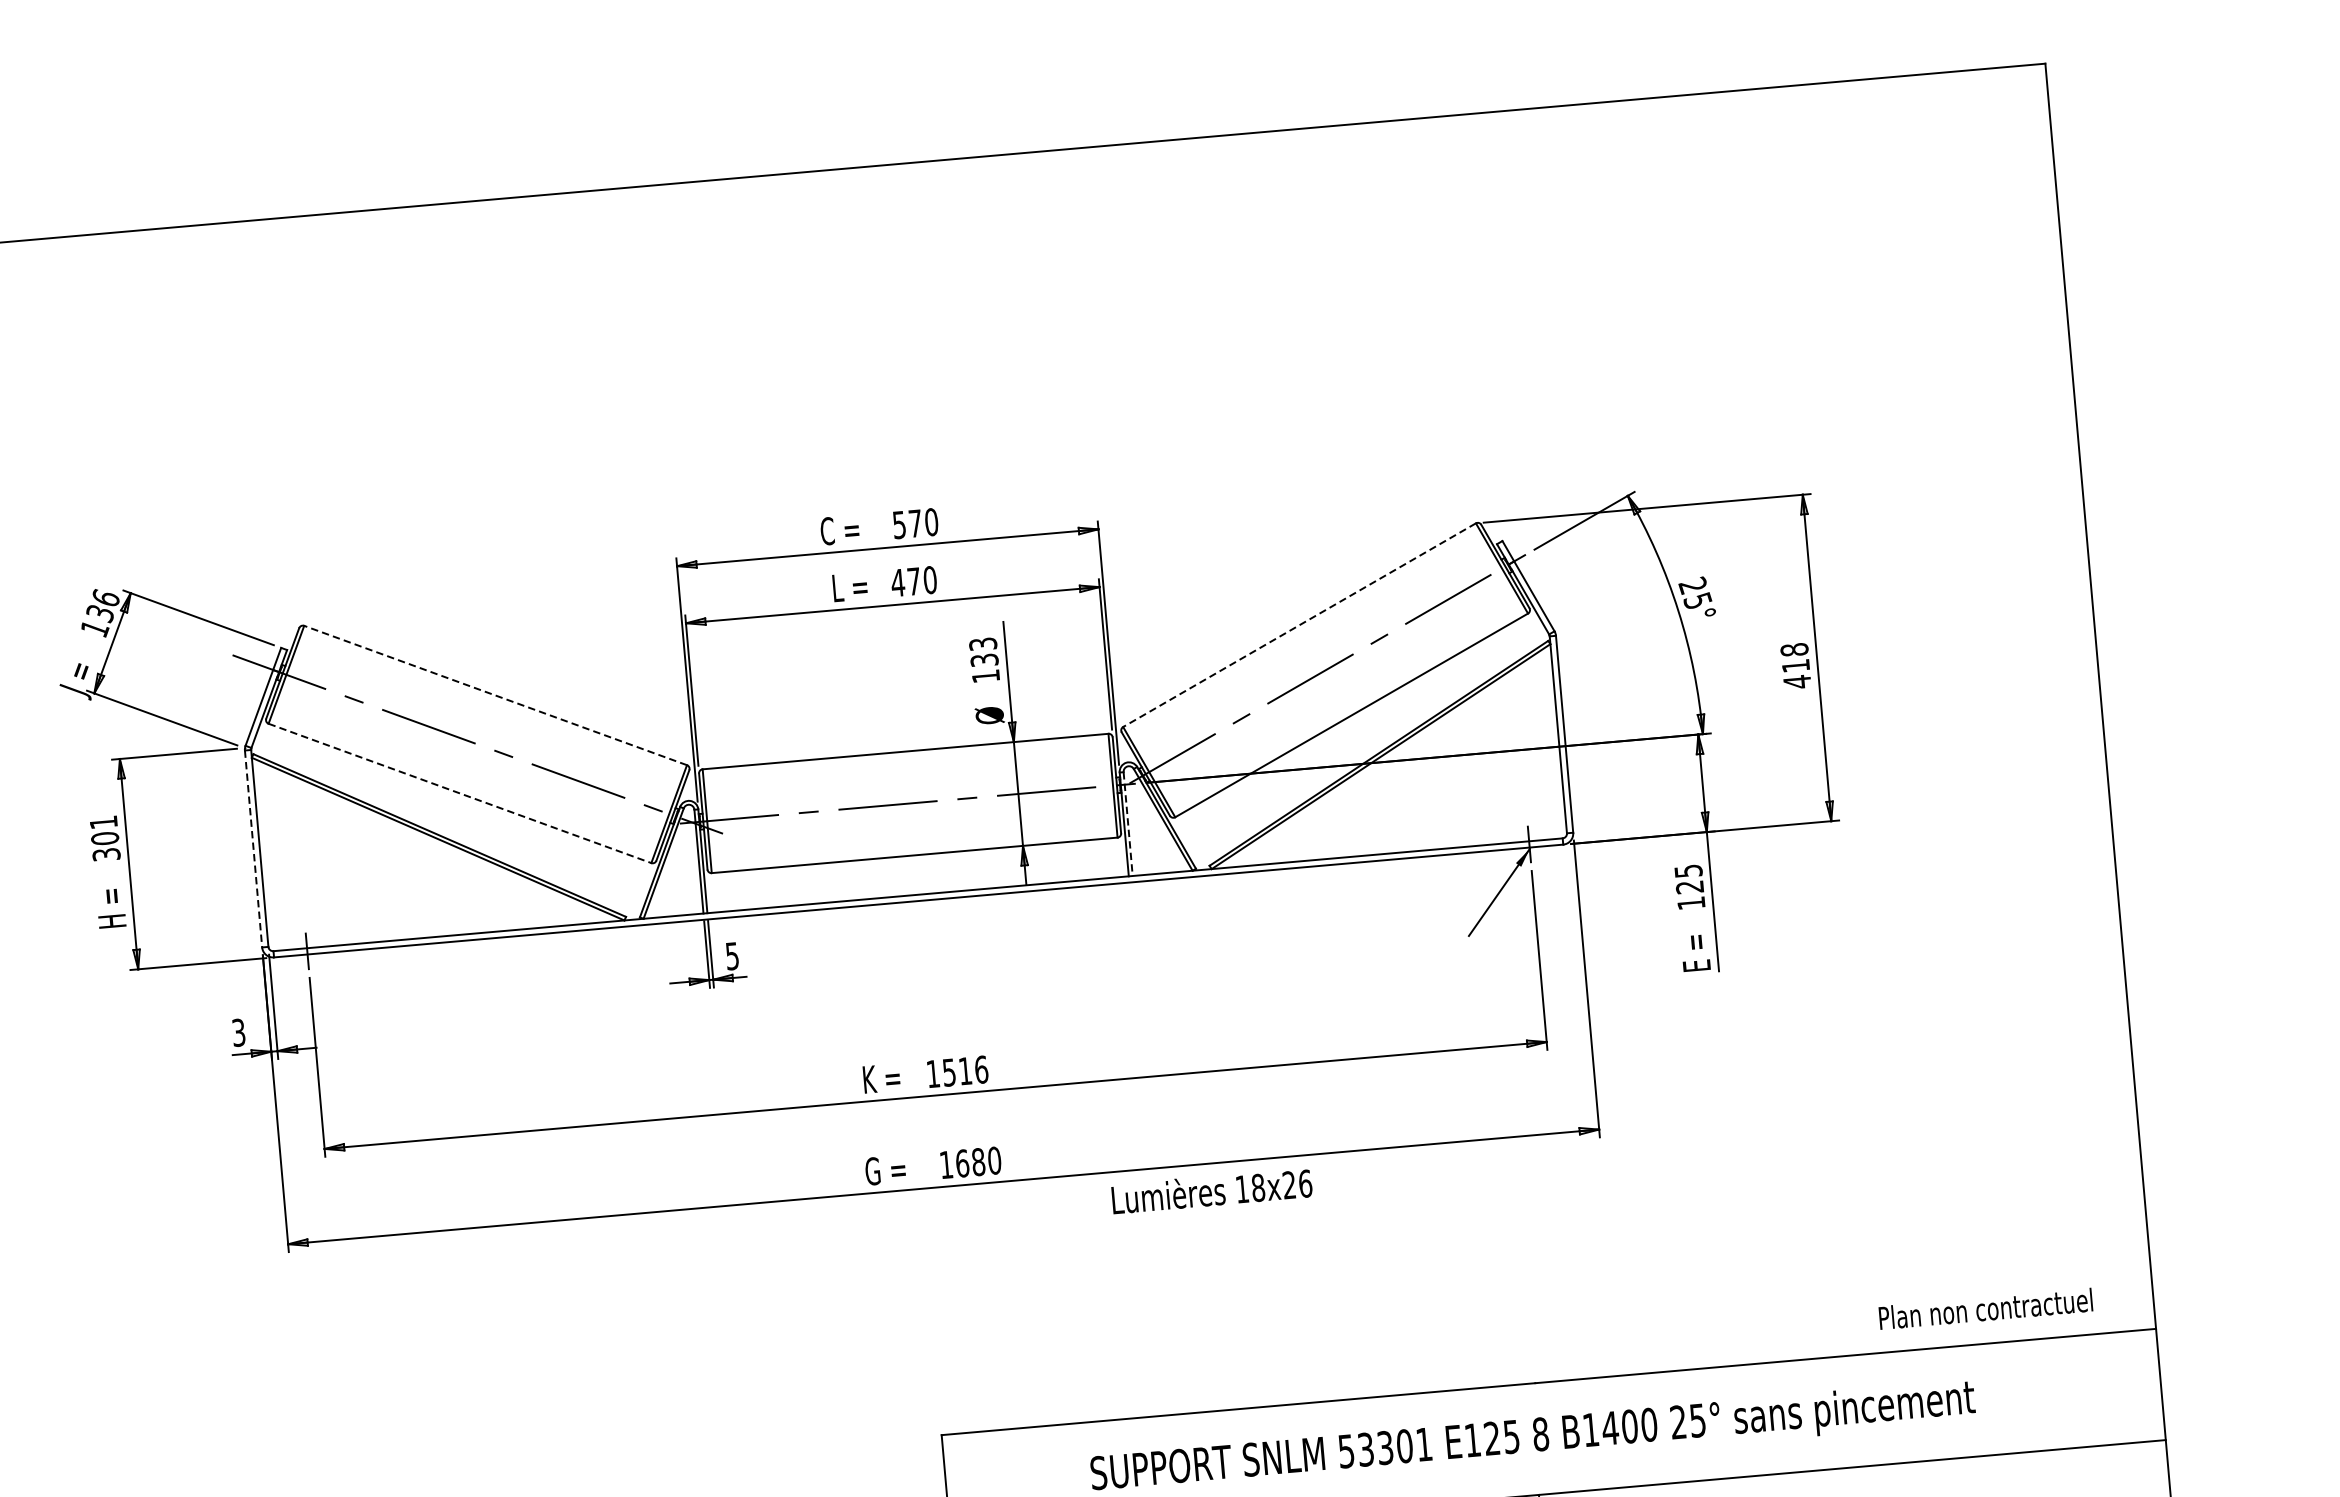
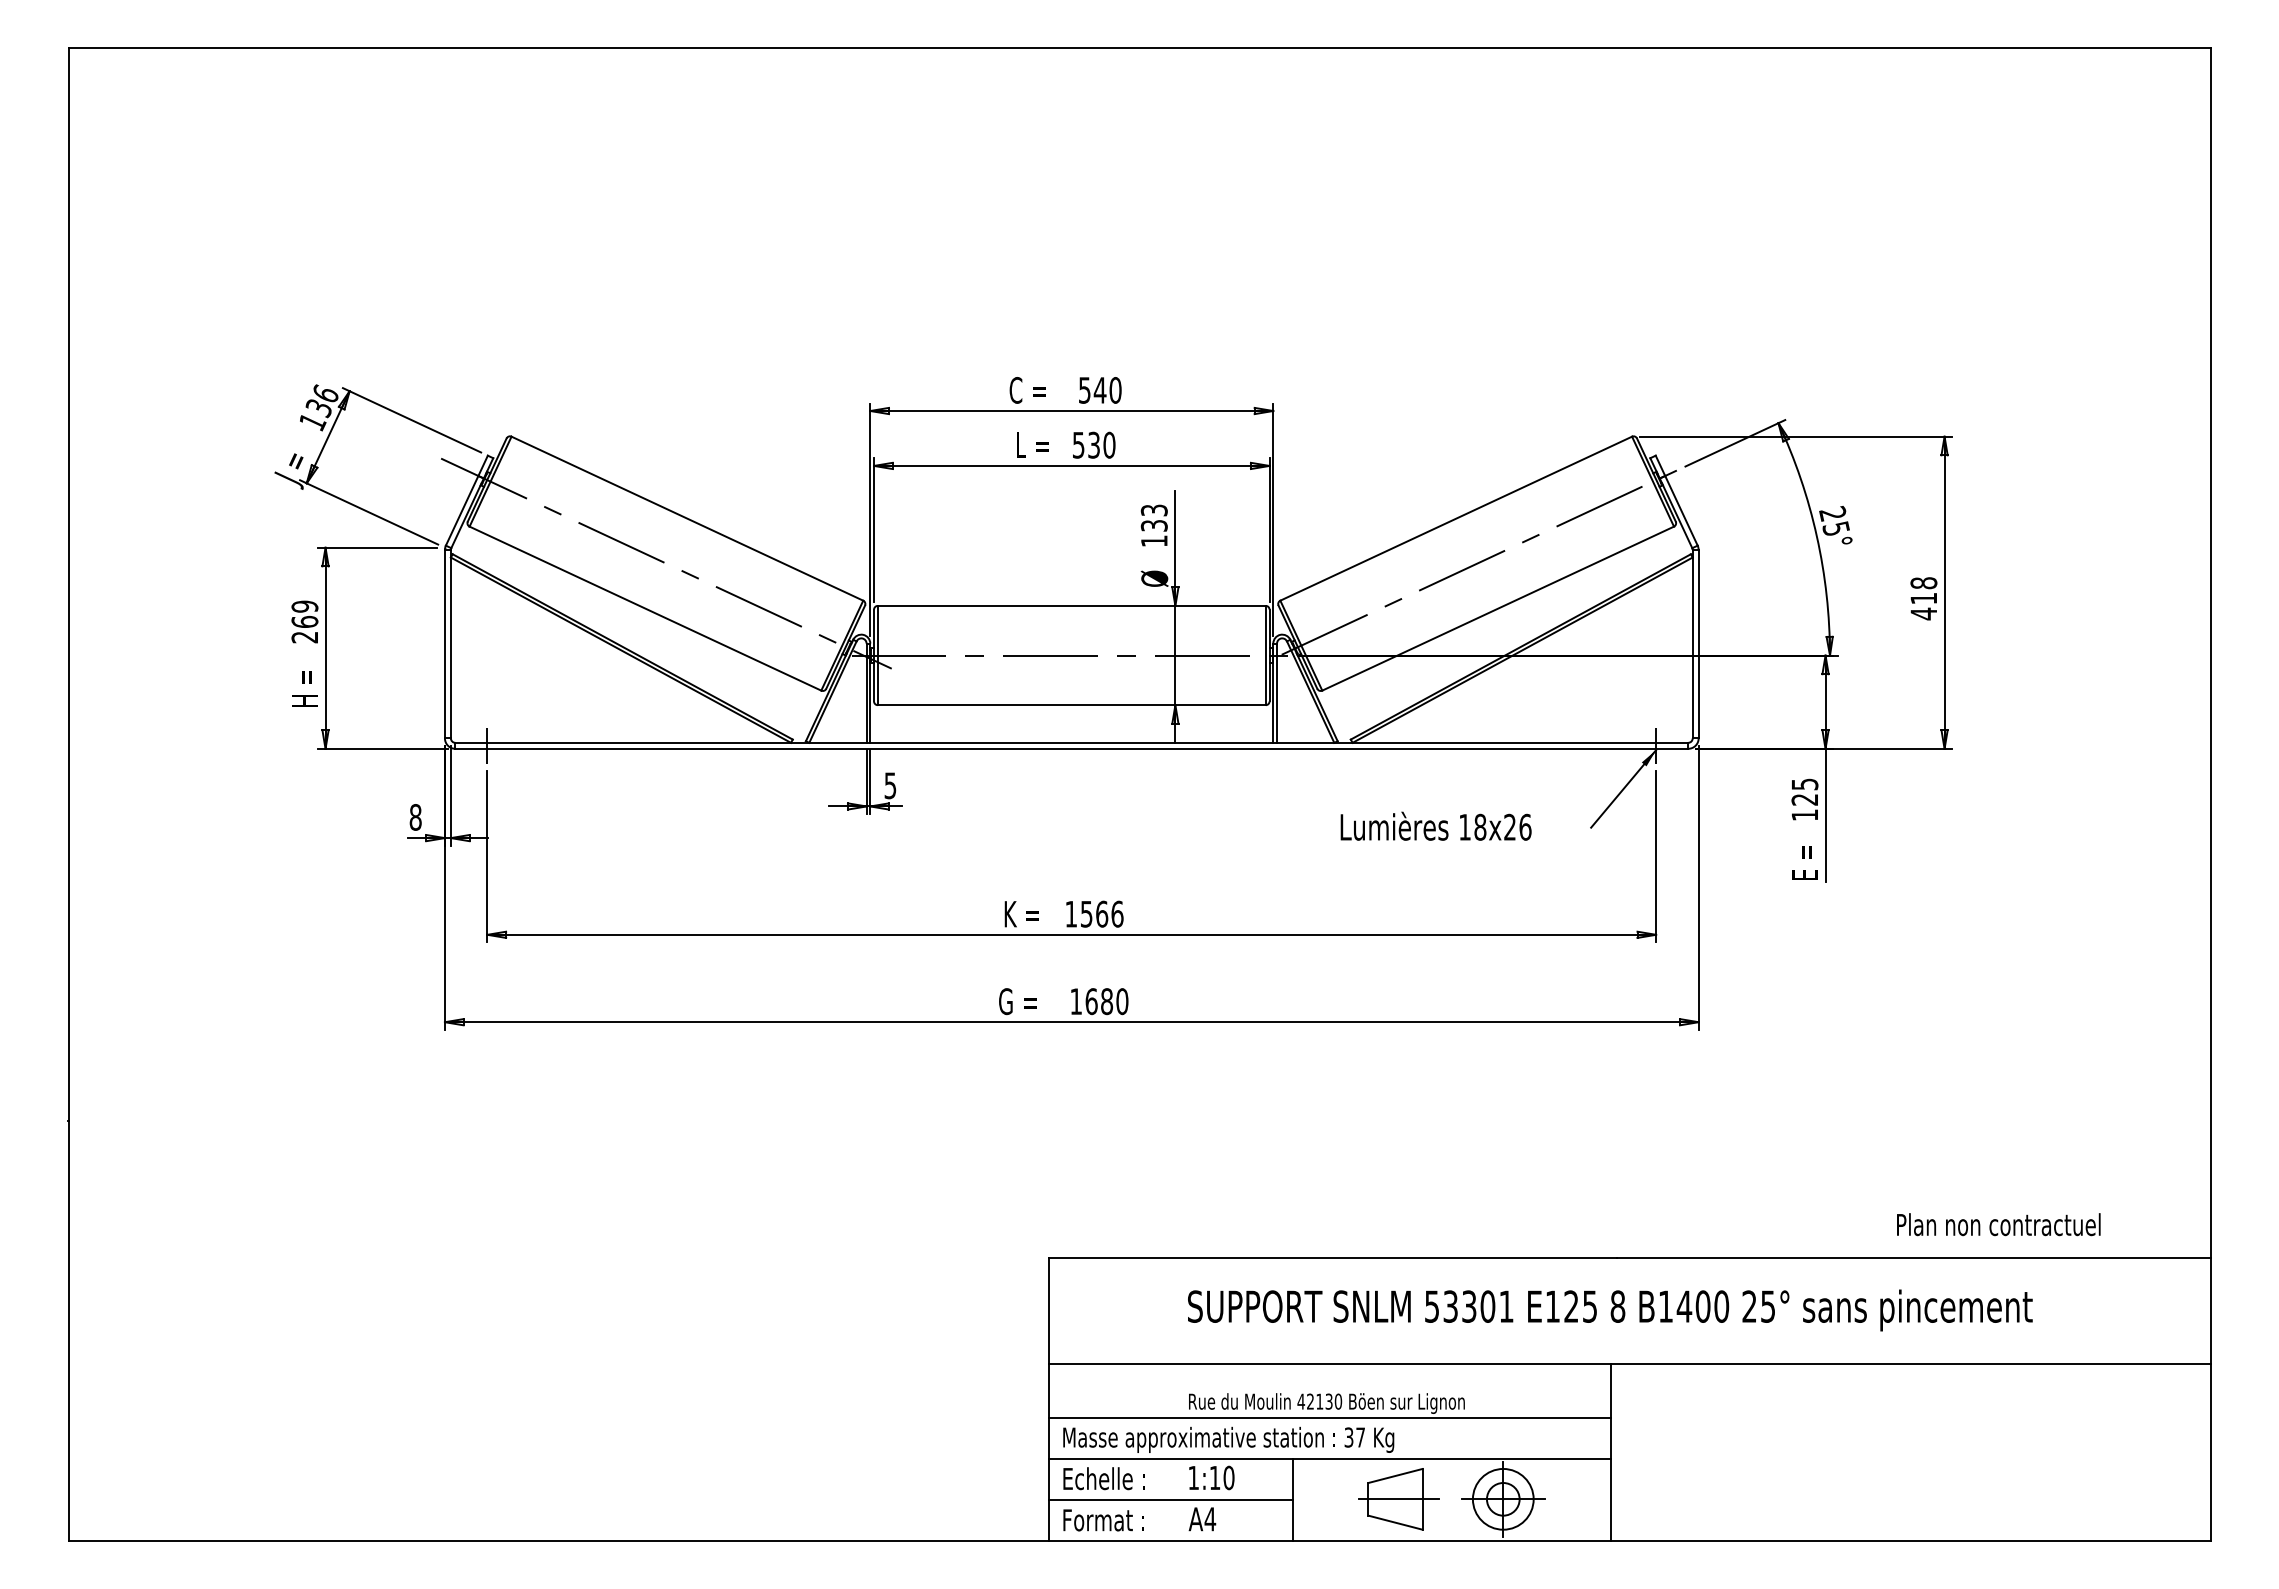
text: (914, 523) -> (1099, 390), 570 -> 540
text: (905, 581) -> (1085, 444), 470 -> 530
line: (1298, 625) -> (1455, 518), dashed -> solid
line: (494, 695) -> (686, 518), dashed -> solid
line: (460, 793) -> (645, 608), dashed -> solid
line: (1128, 824) -> (1277, 693), dashed -> solid
text: (104, 838) -> (304, 621), 301 -> 269
line: (253, 849) -> (444, 644), dashed -> solid
text: (238, 1032) -> (415, 817), 3 -> 8
text: (965, 1070) -> (1102, 913), 1516 -> 1566
text: (1211, 1190) -> (1435, 825), moved
text: (1985, 1308) -> (1998, 1224), moved

